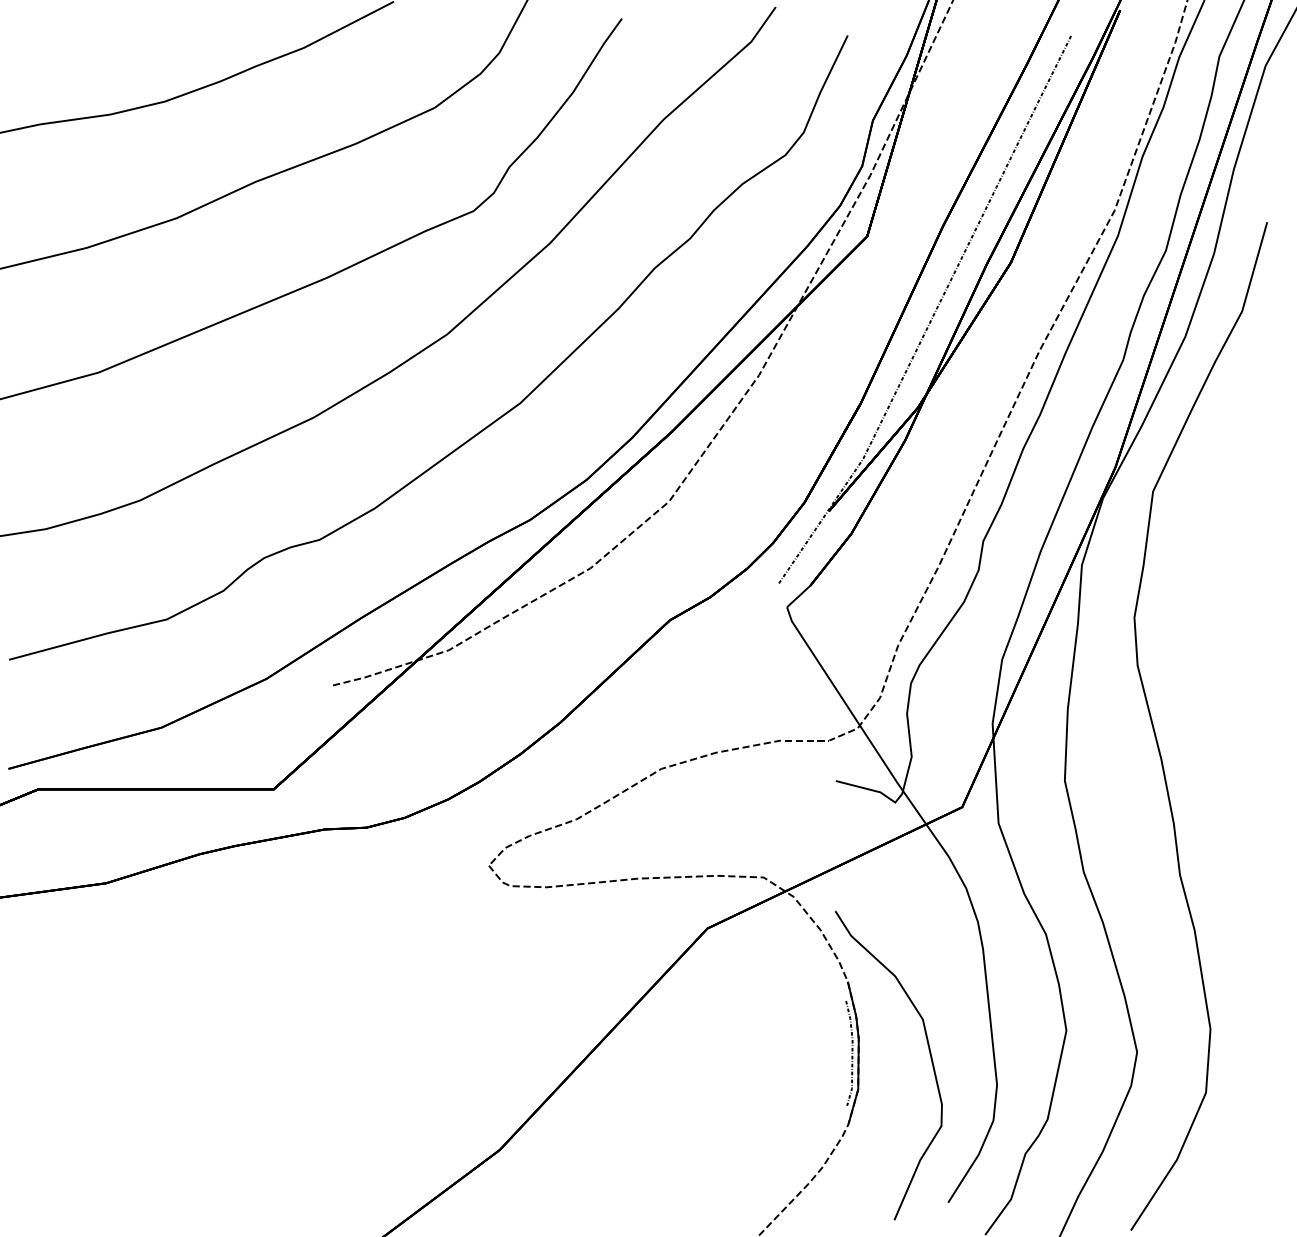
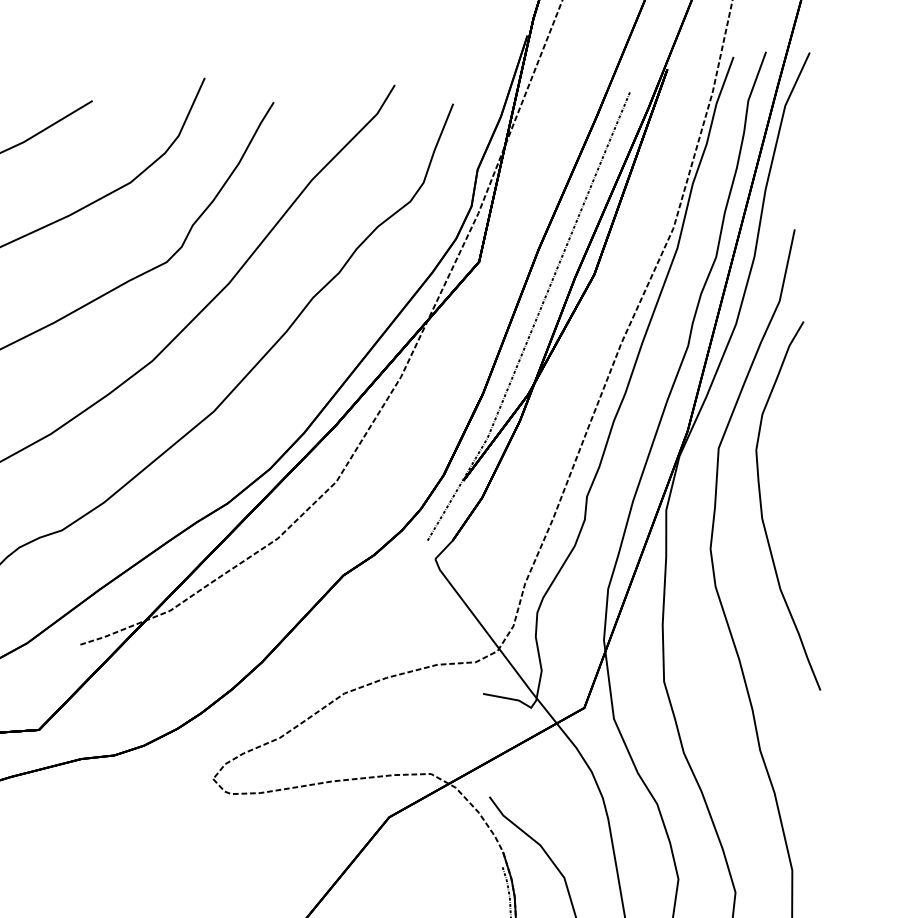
part: (1202, 571) -> (761, 508), added

